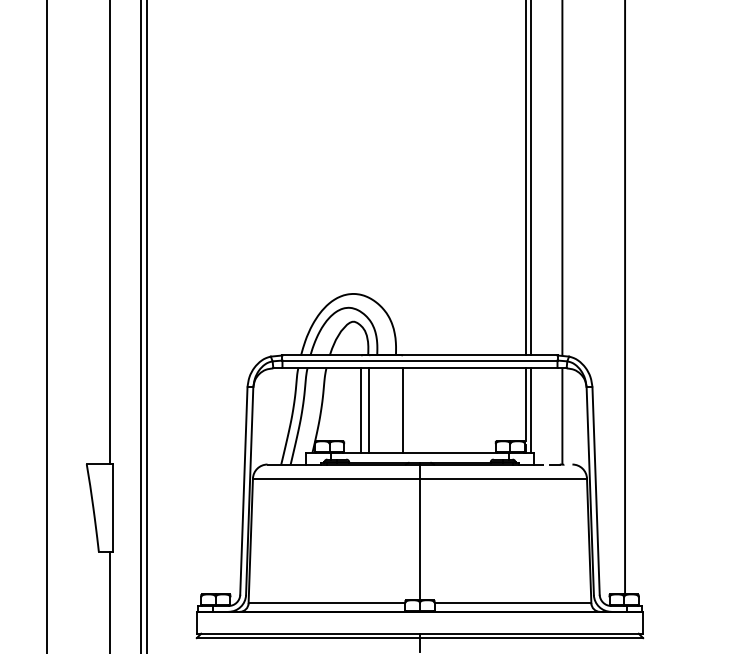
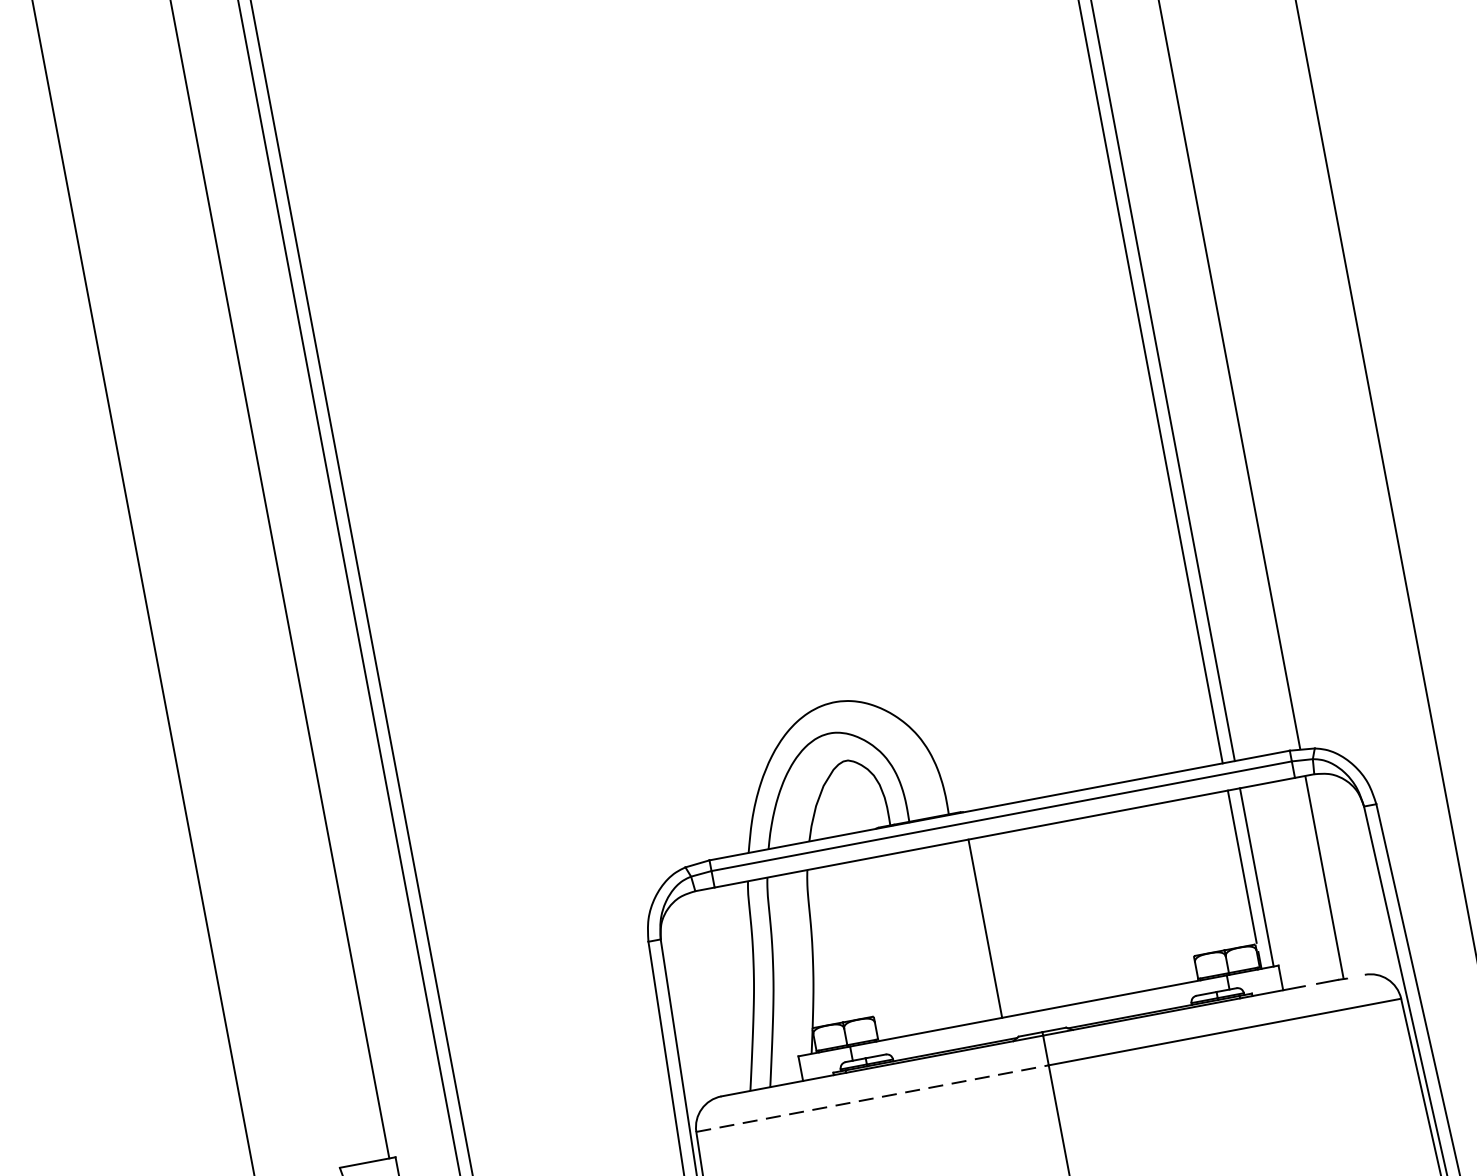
line: (361, 410) -> (898, 944), removed
line: (369, 410) -> (915, 941), removed
line: (336, 478) -> (872, 1098), solid -> dashed

